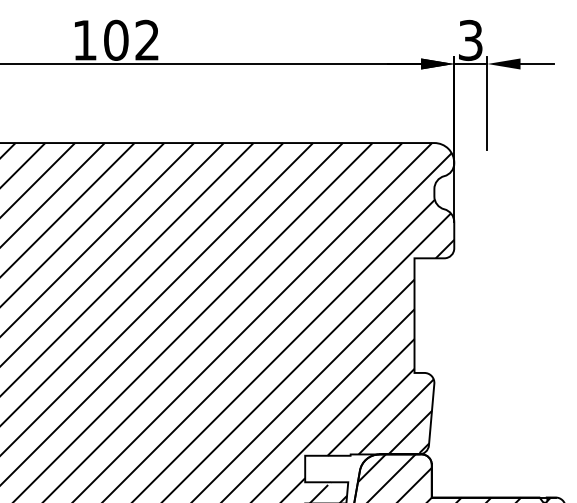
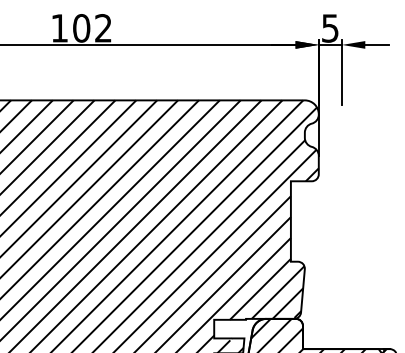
text: (470, 40) -> (330, 28), 3 -> 5

